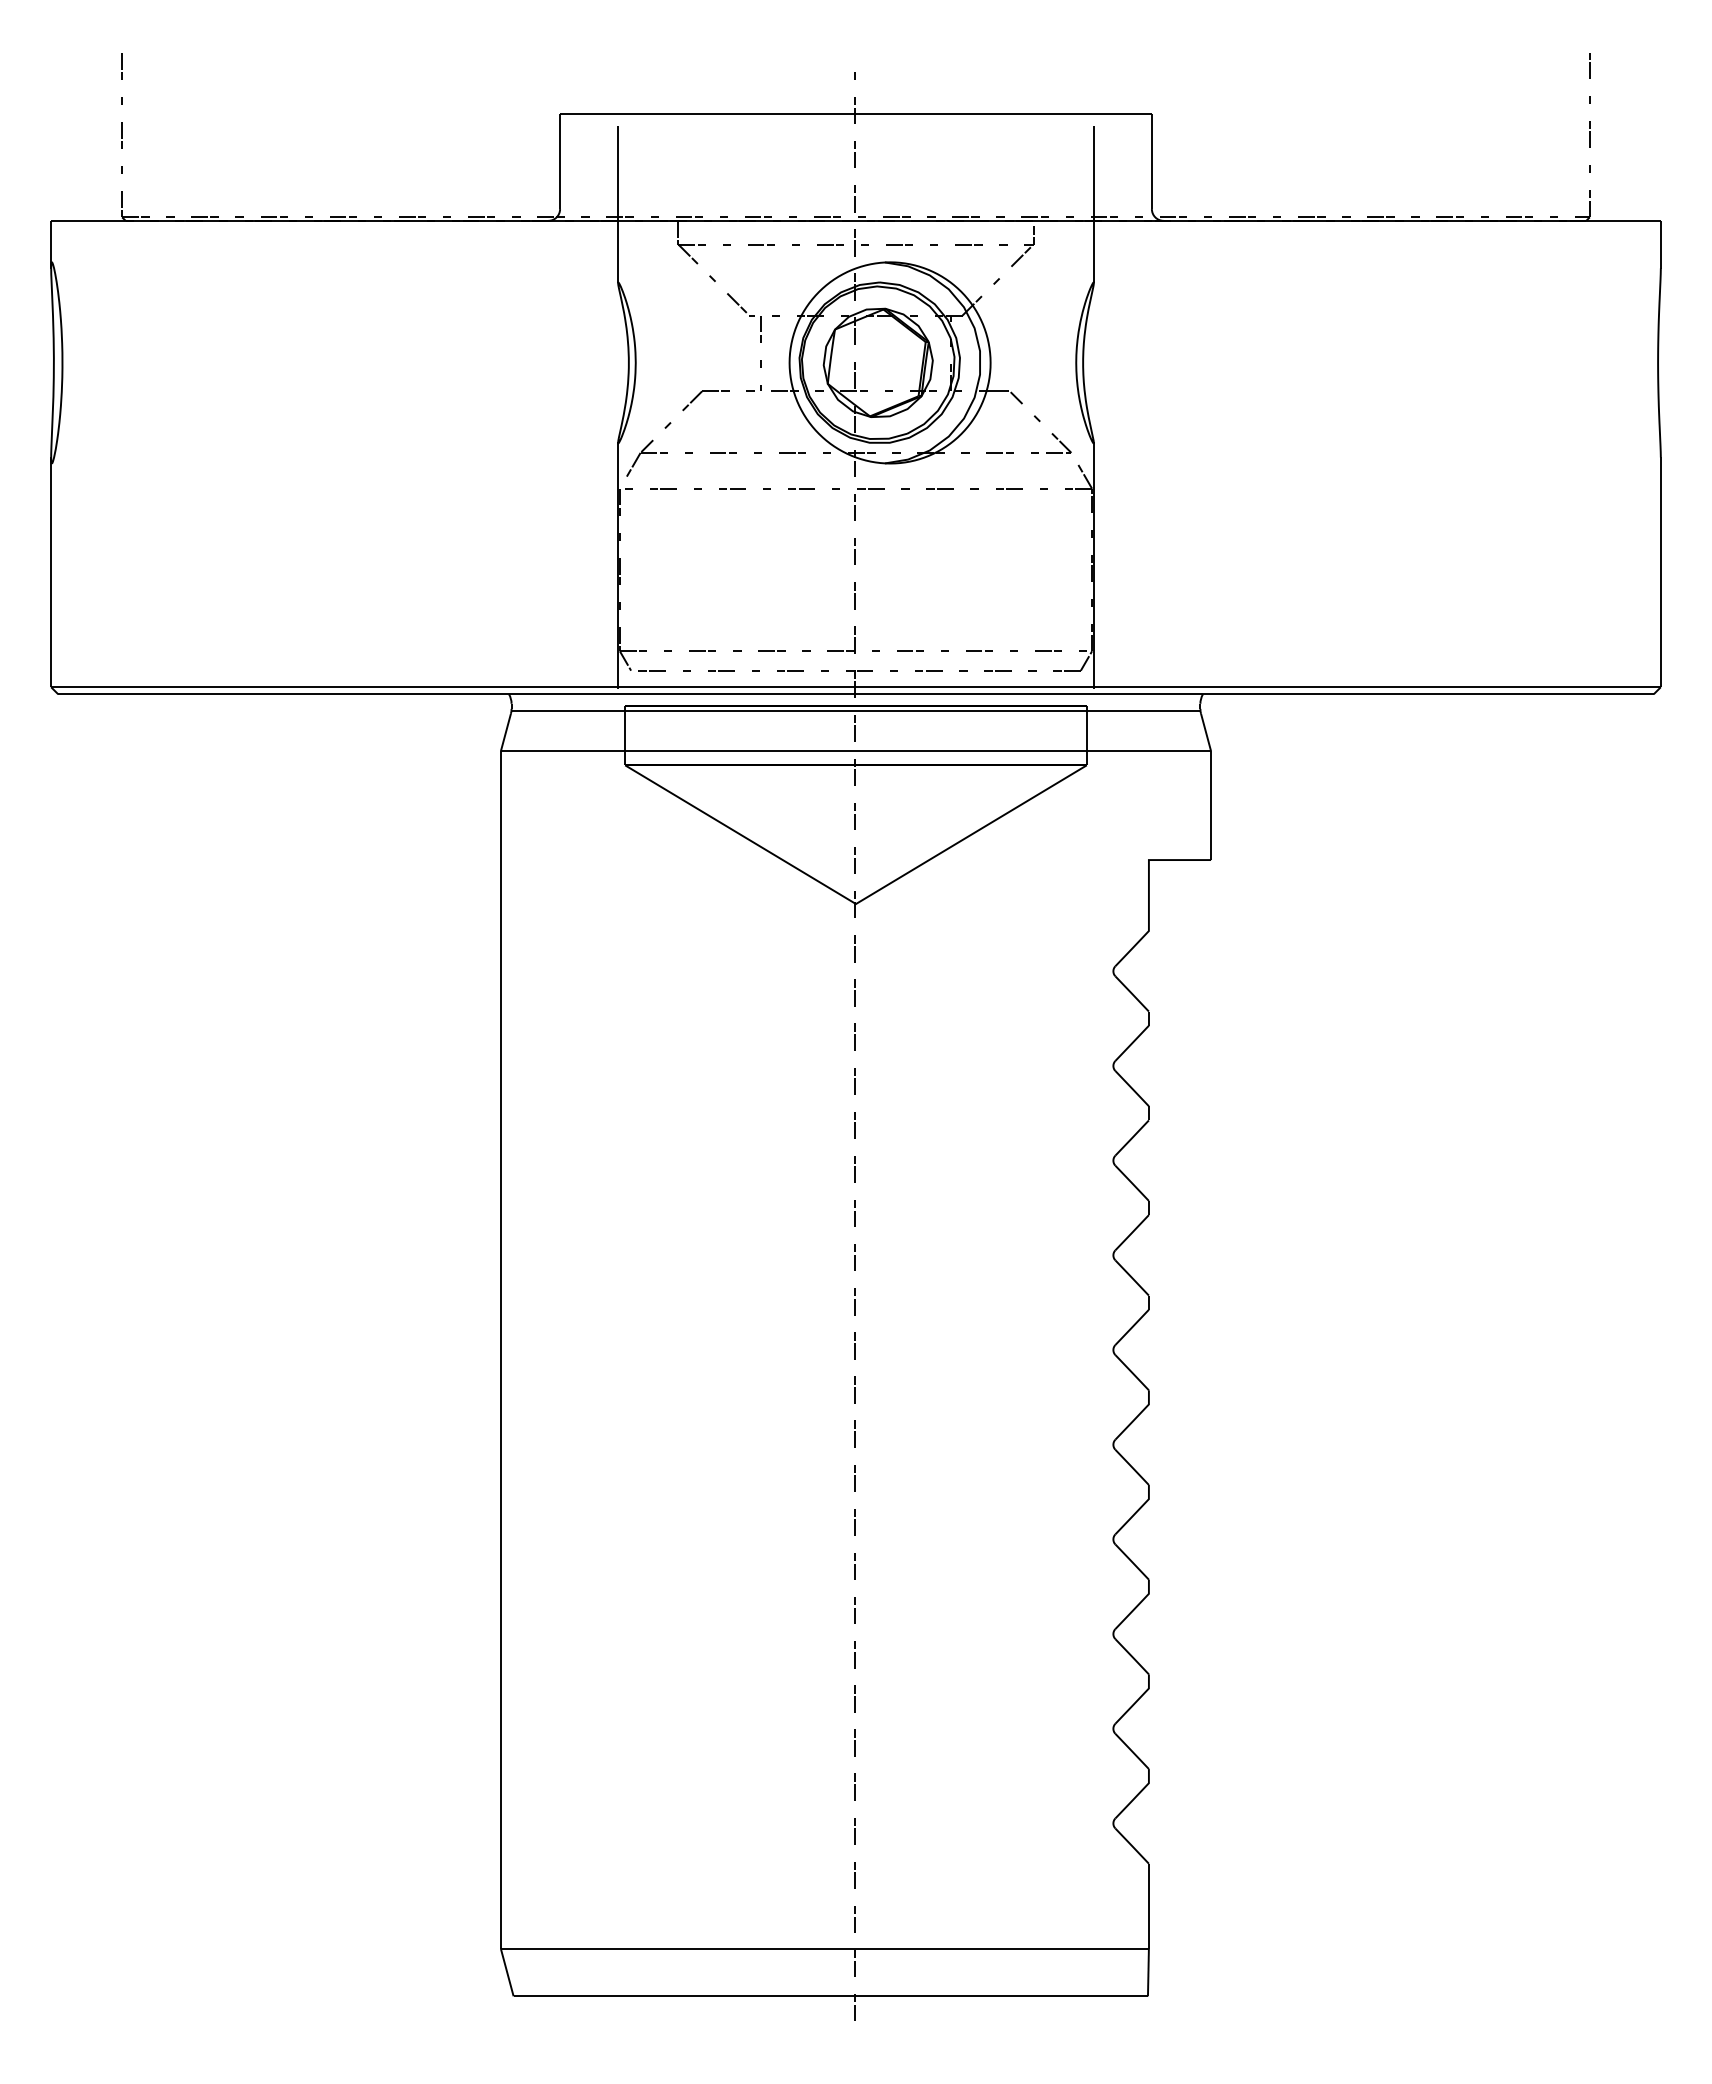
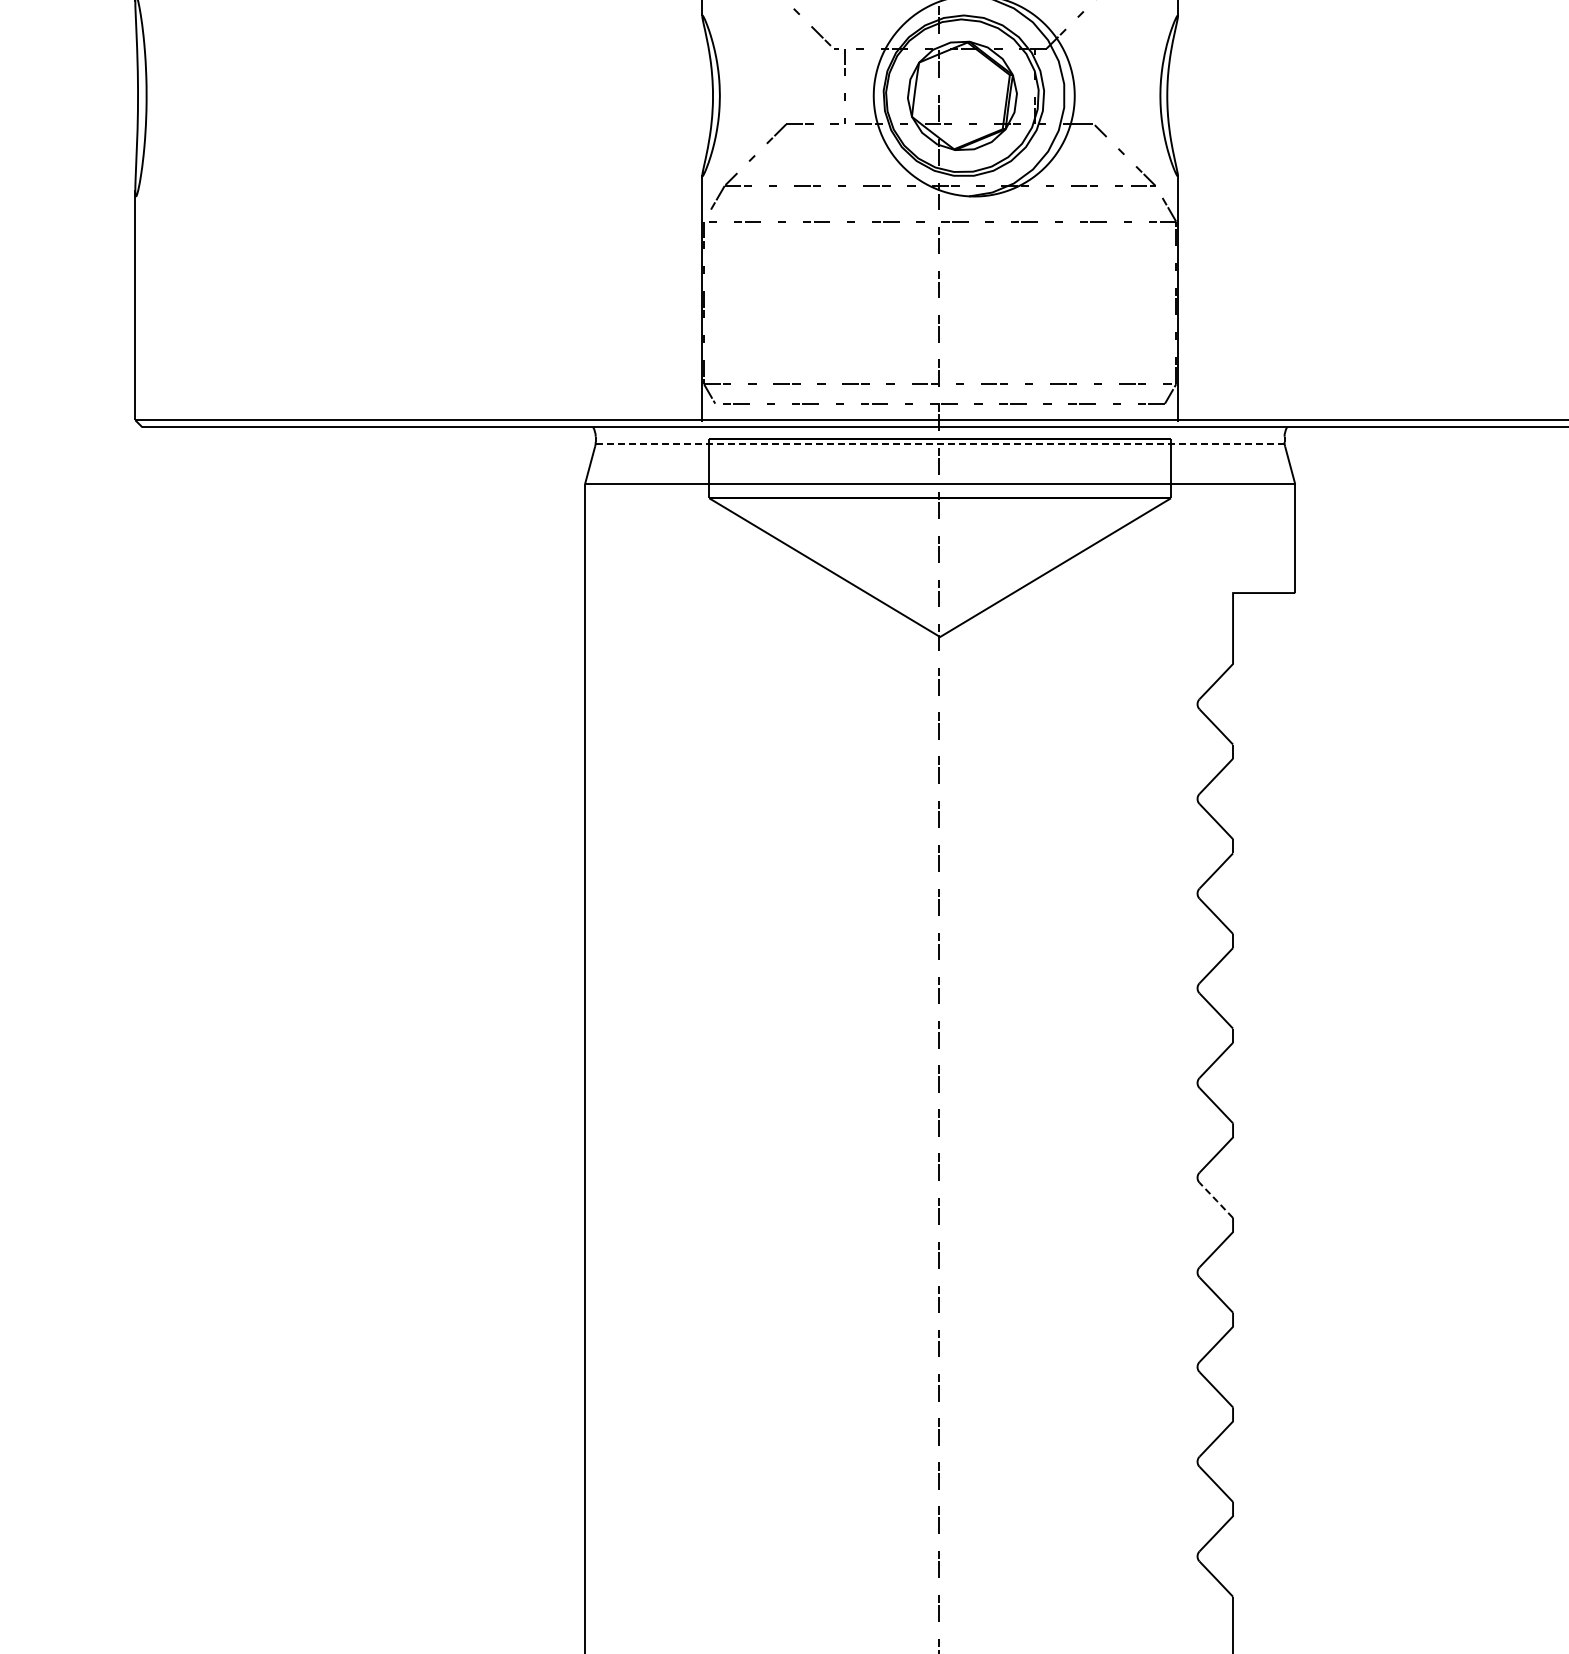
line: (855, 711) -> (939, 444), solid -> dashed
line: (1132, 1467) -> (1216, 1200), solid -> dashed

